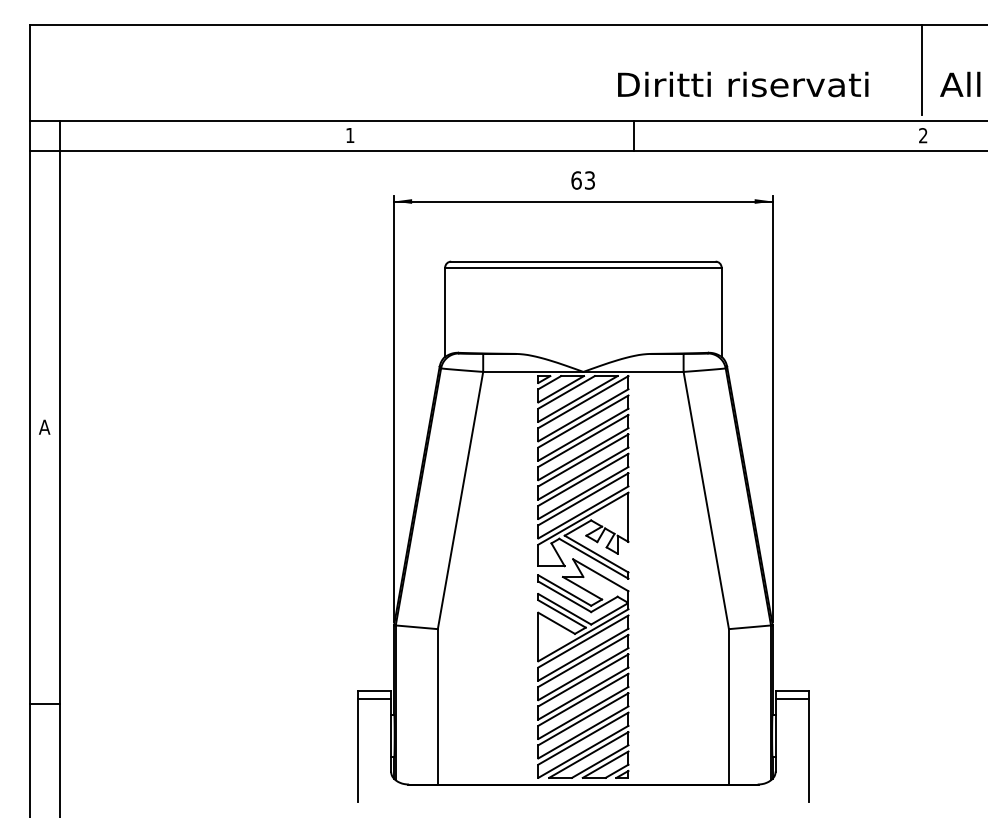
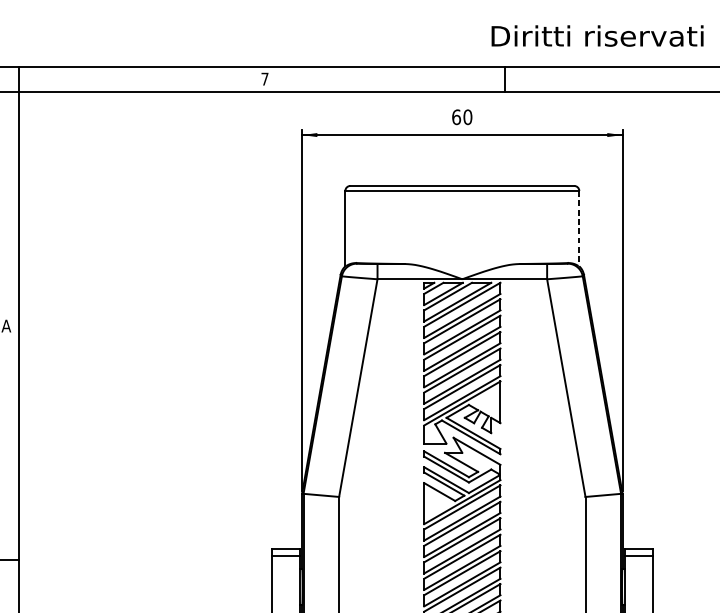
text: (350, 135) -> (265, 79), 1 -> 7
text: (589, 180) -> (467, 117), 63 -> 60
line: (721, 312) -> (579, 228), solid -> dashed

